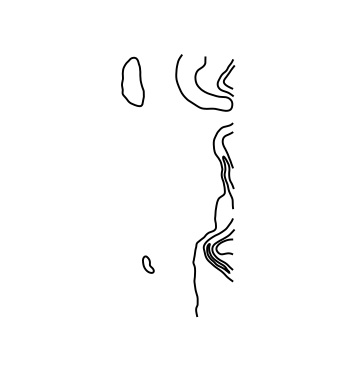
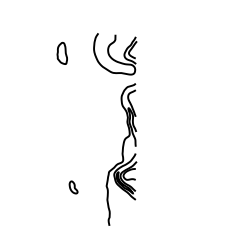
part: (132, 81) -> (61, 53), size x0.6

